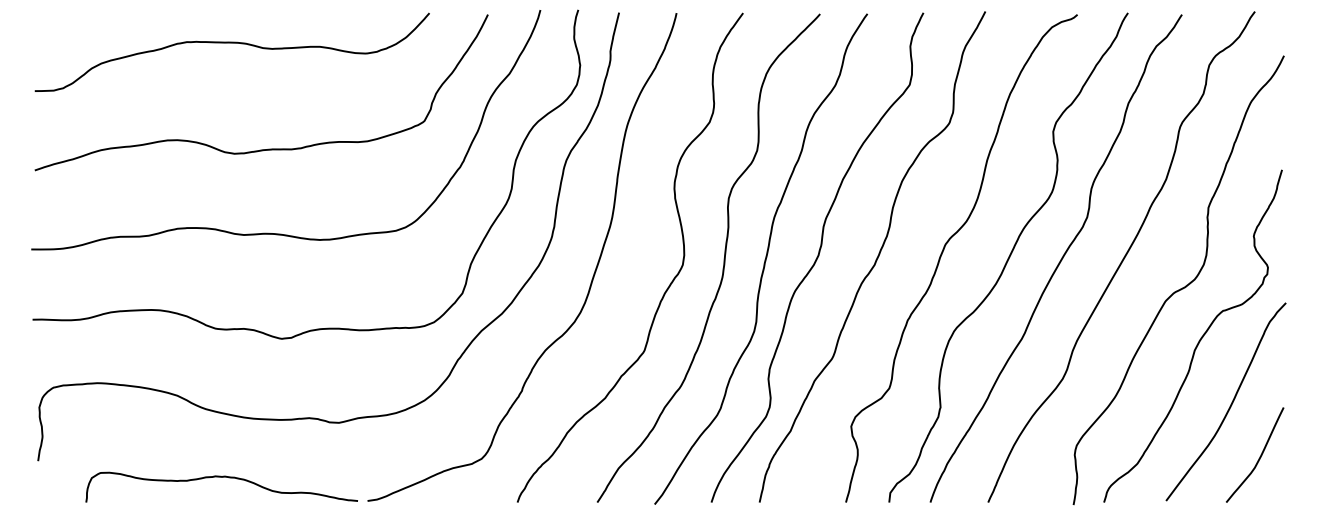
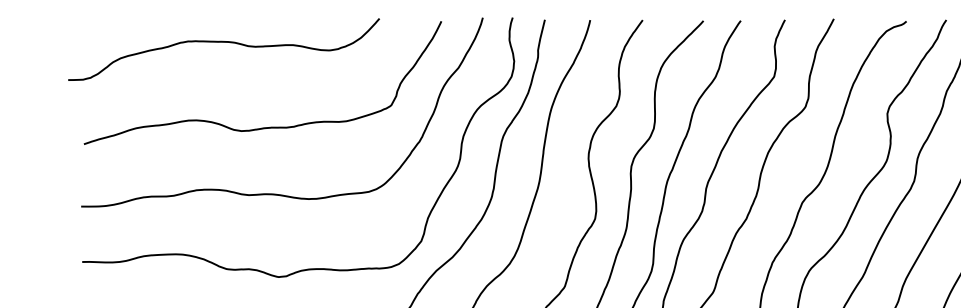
curve: (231, 43) -> (223, 42), moved

